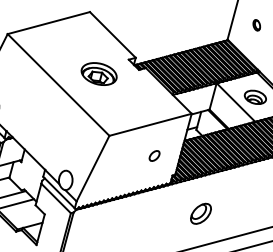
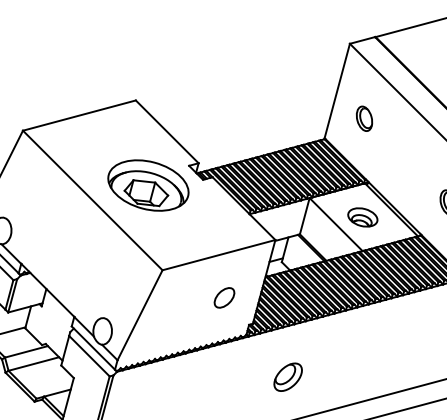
part: (256, 25) -> (364, 118), size x1.67
part: (99, 74) -> (148, 185), size x1.67
part: (154, 155) -> (224, 297), size x1.43

